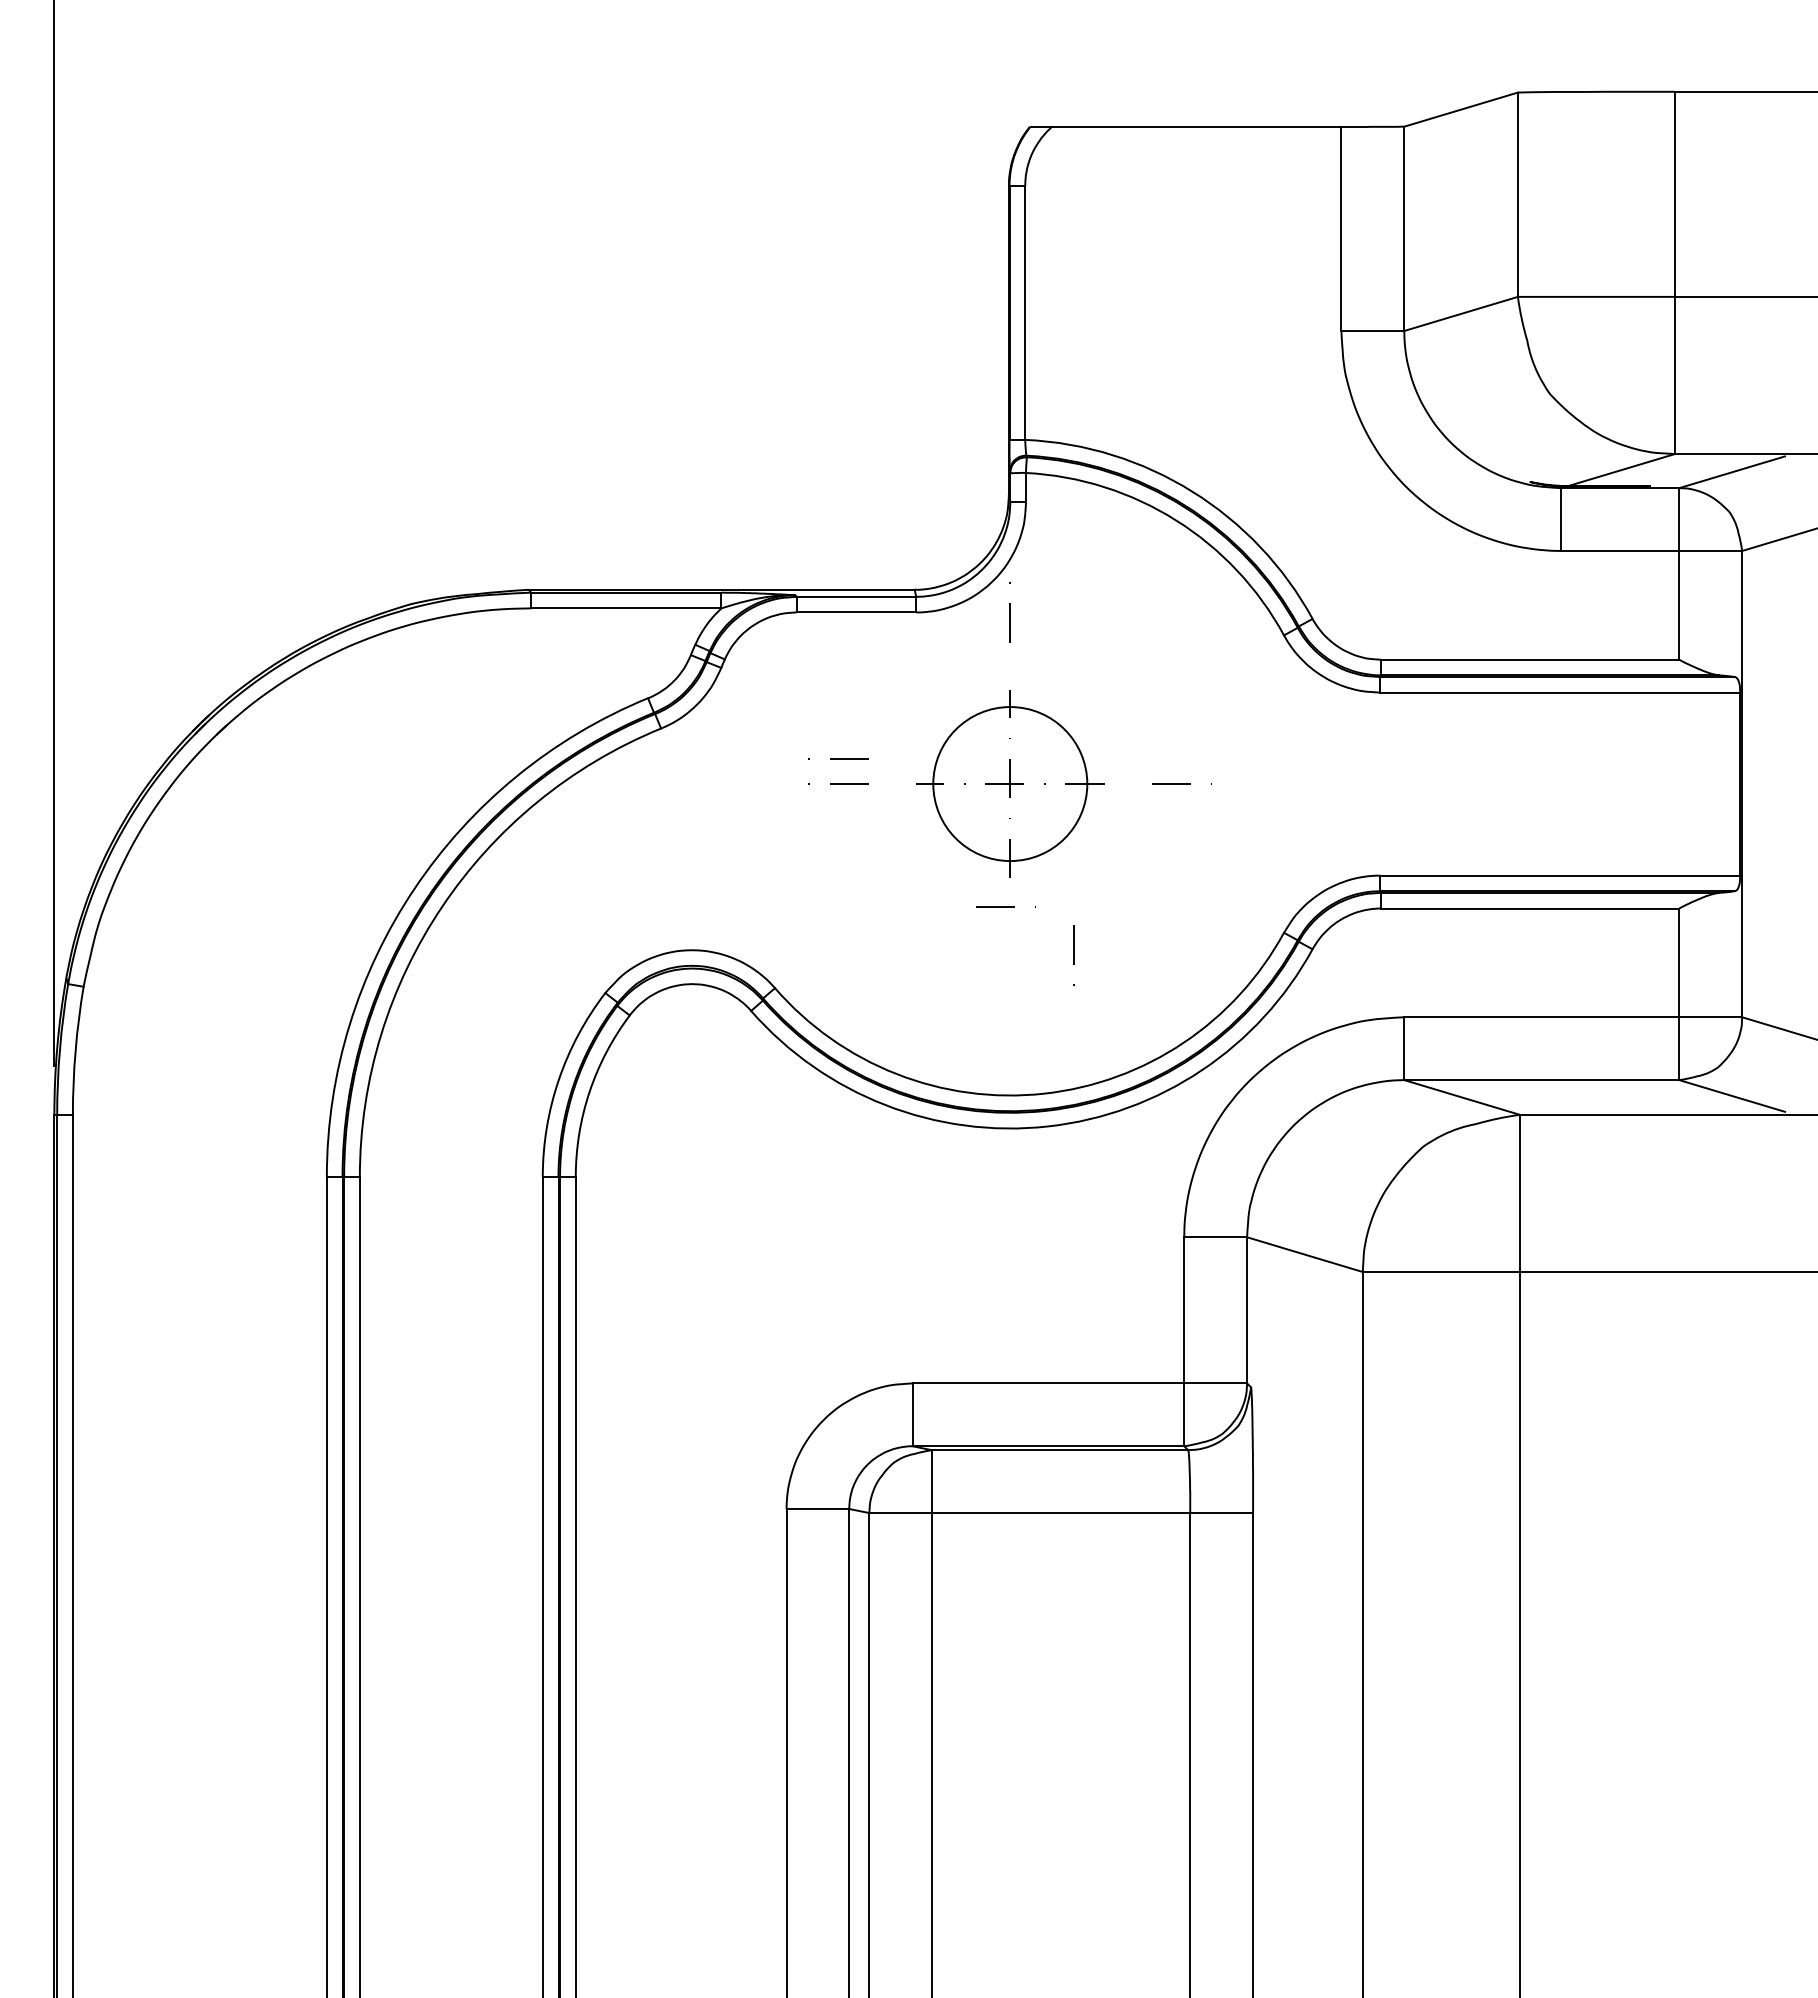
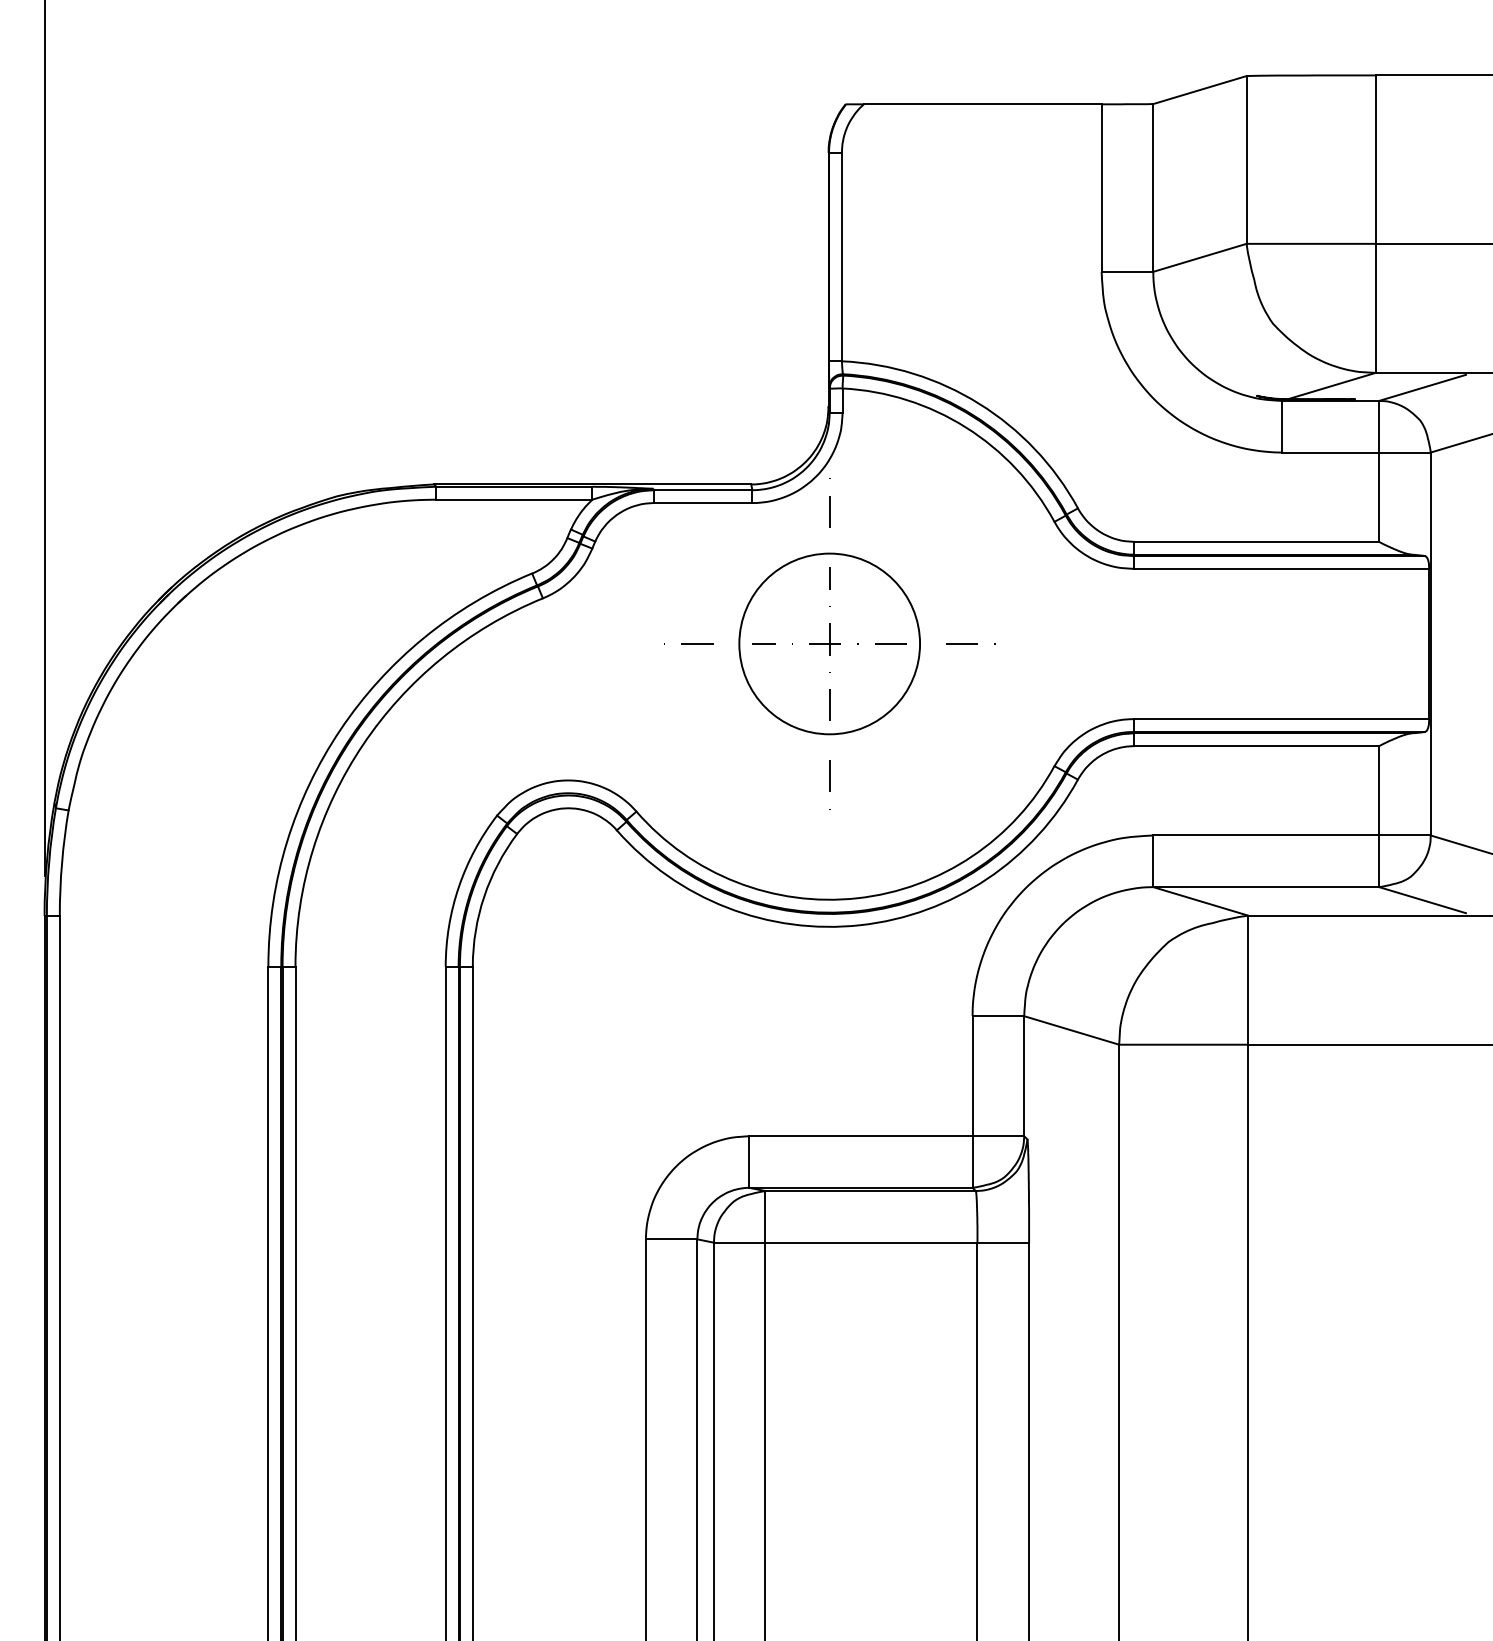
line: (838, 758) -> (688, 622), removed
circle: (1010, 784) -> (829, 644), size x1.43
line: (1005, 906) -> (825, 744), removed
line: (1073, 955) -> (829, 784), moved

